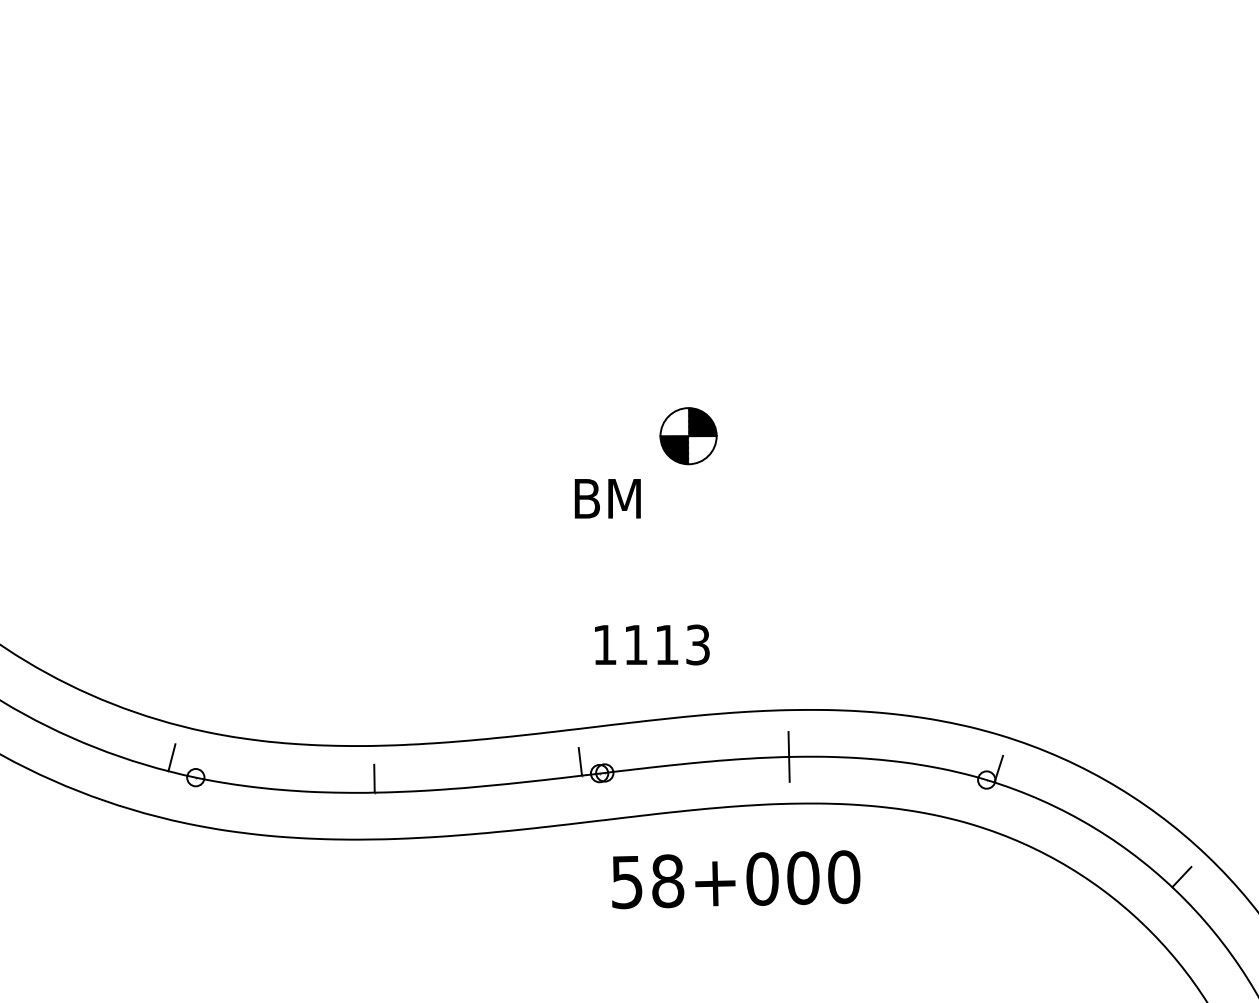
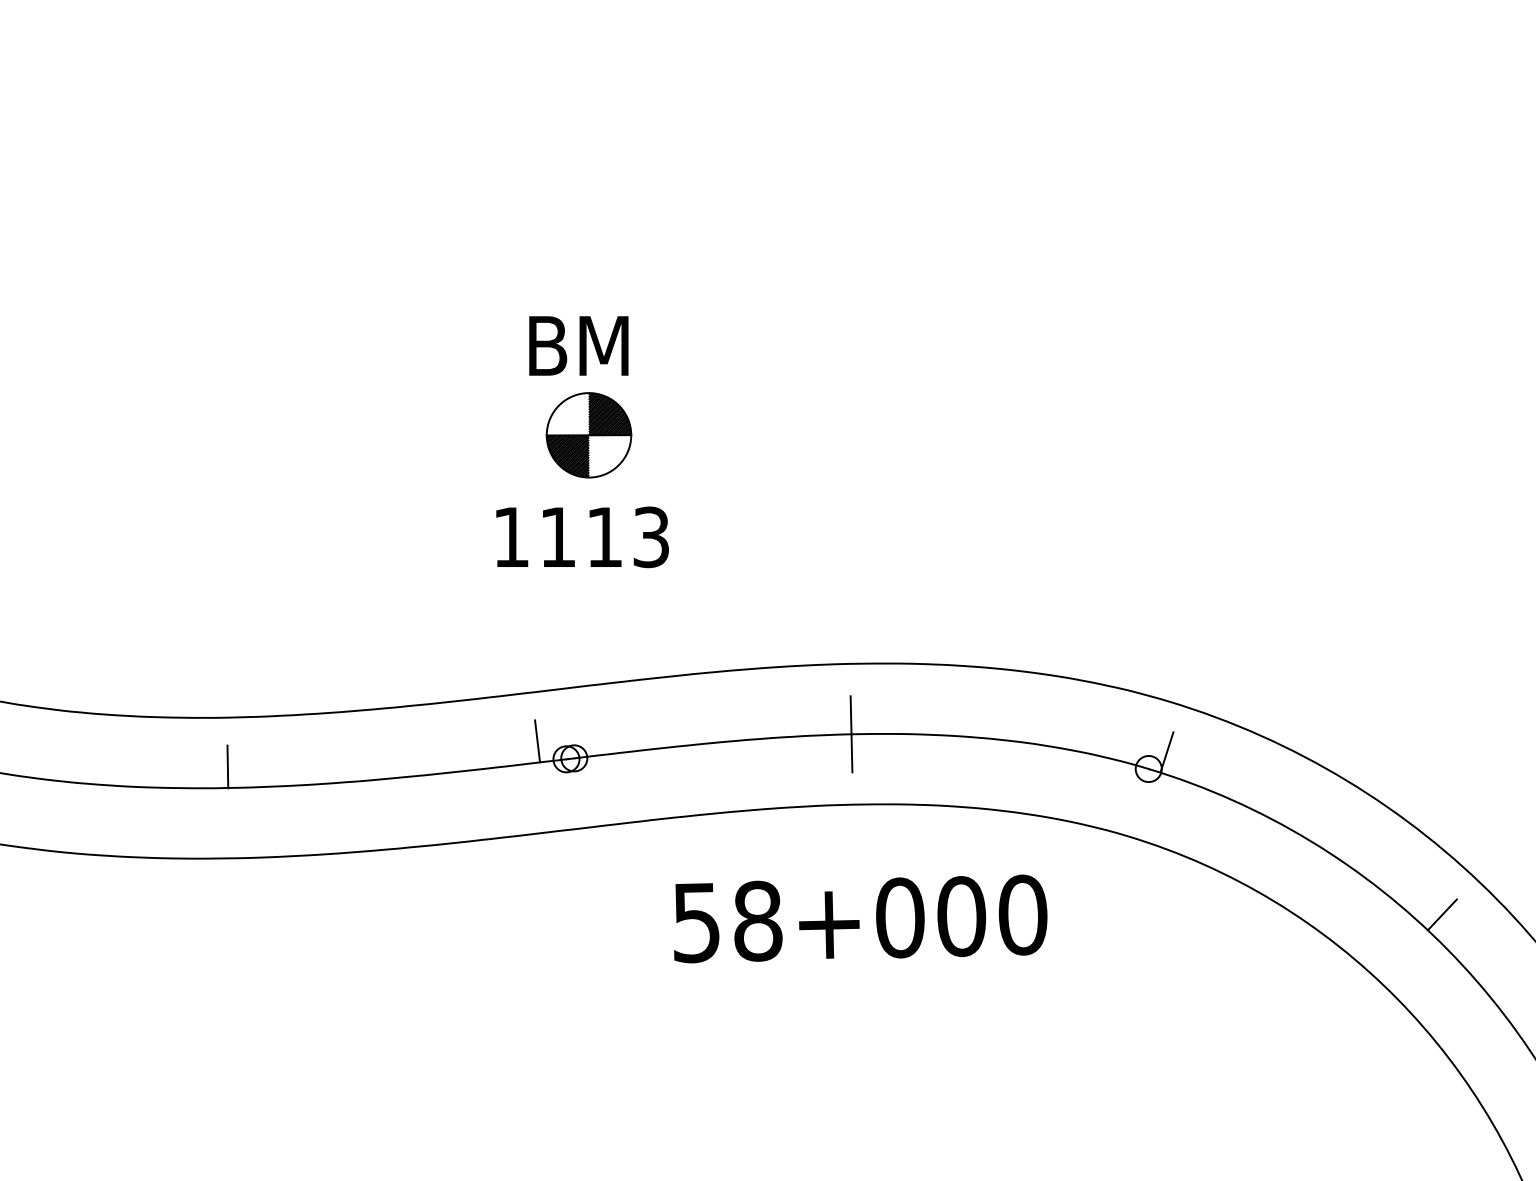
part: (688, 436) -> (588, 435), moved
text: (652, 644) -> (582, 536), moved
text: (736, 879) -> (861, 918), moved

